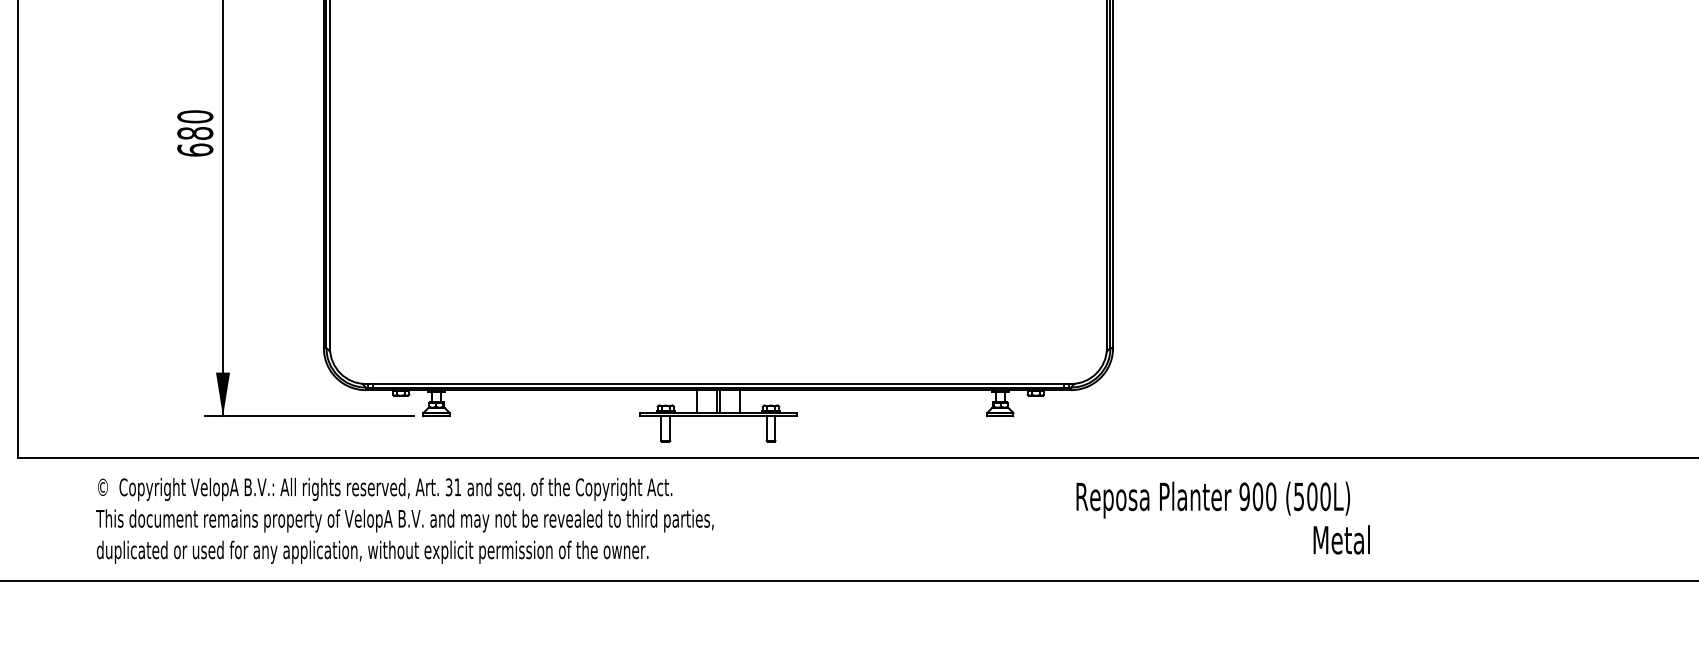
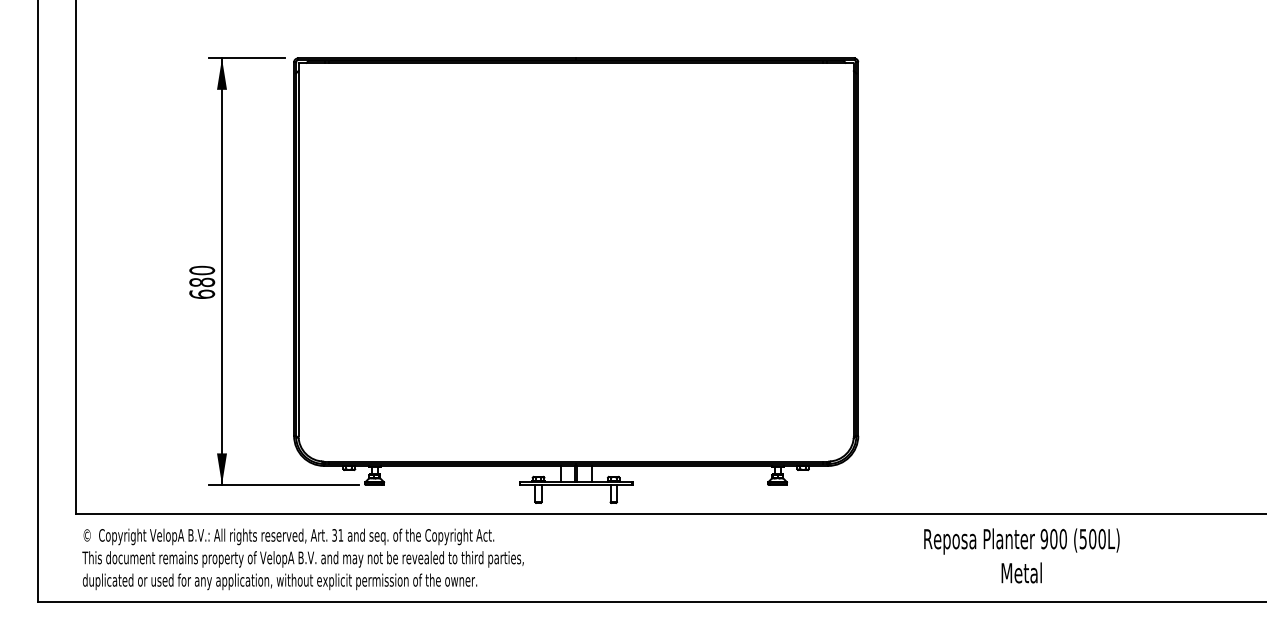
text: (1212, 500) -> (1021, 541), moved
text: (404, 521) -> (302, 559), moved

